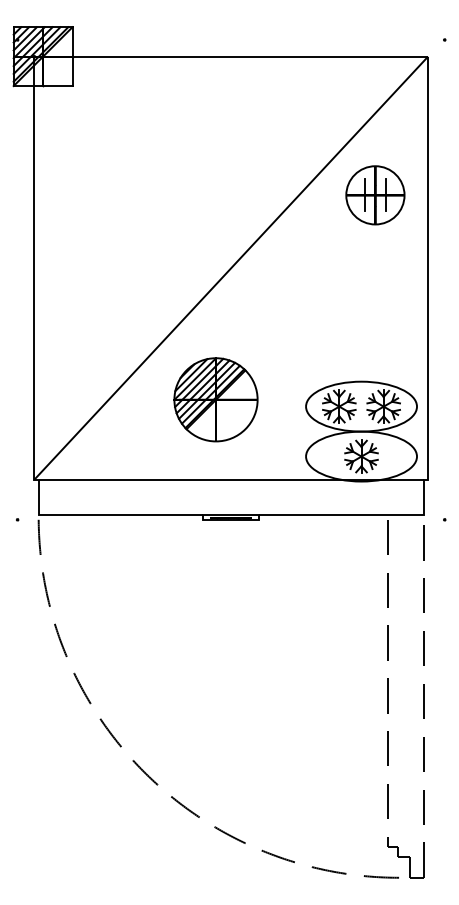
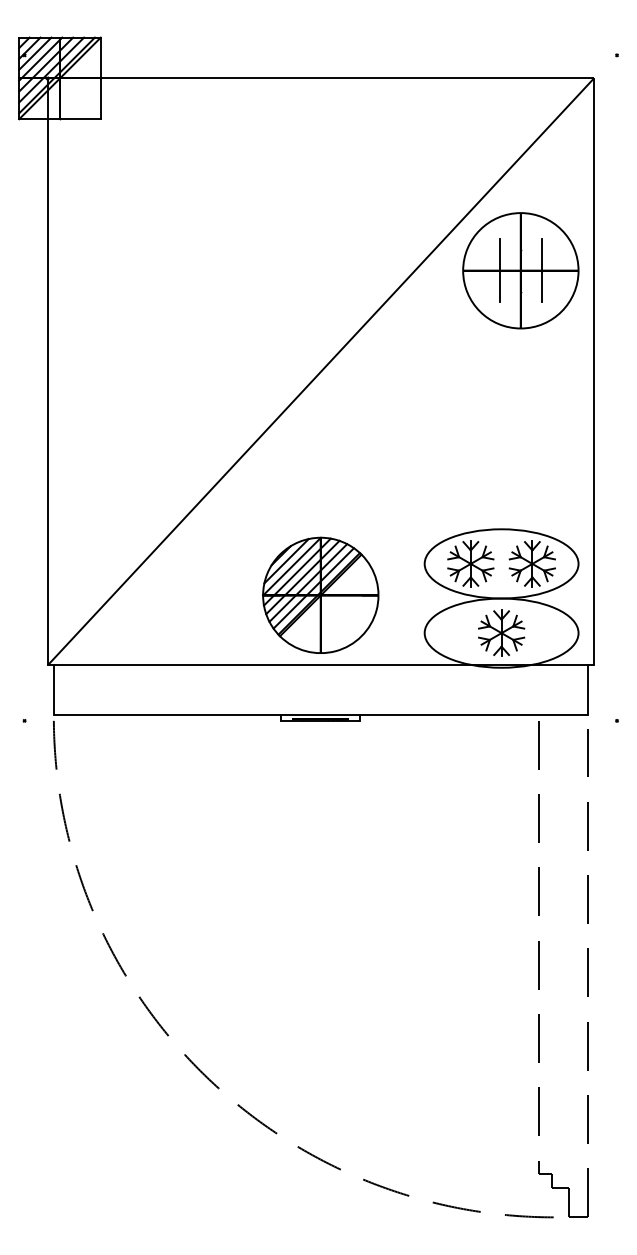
part: (375, 195) -> (520, 270), size x1.43
part: (215, 399) -> (320, 594), moved

